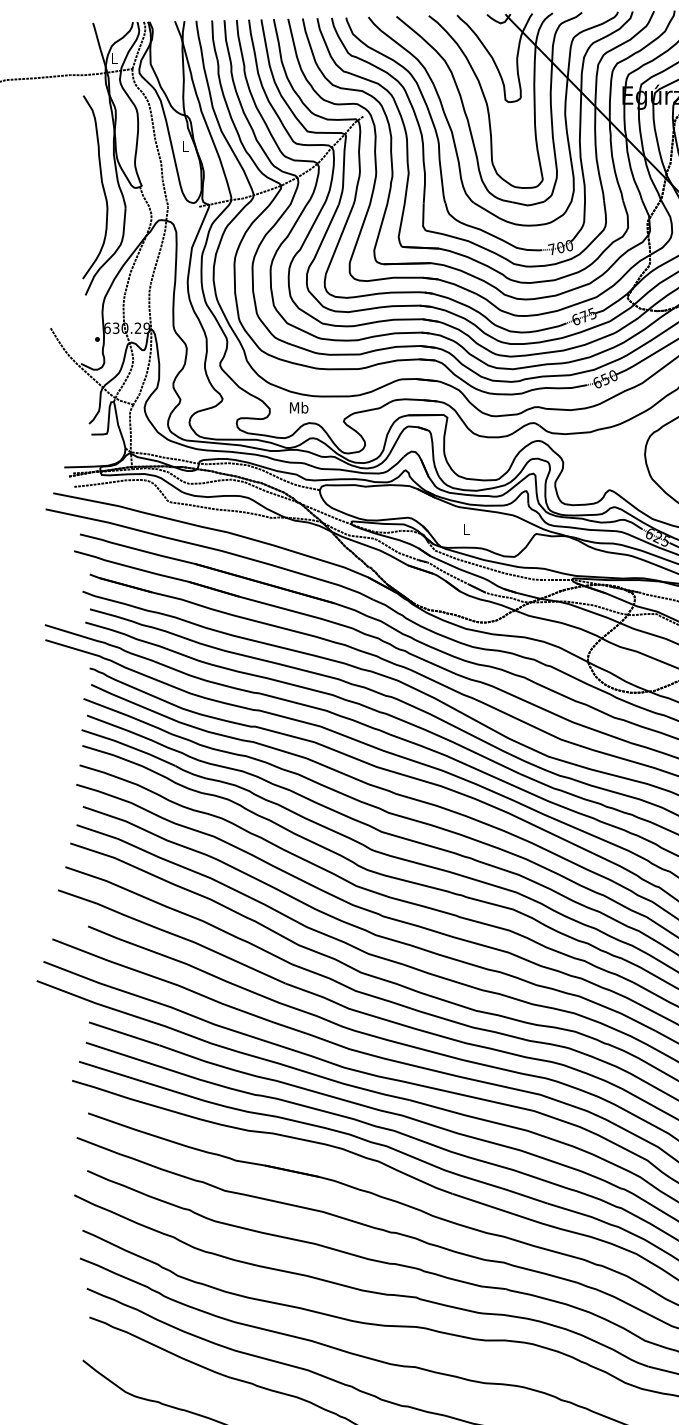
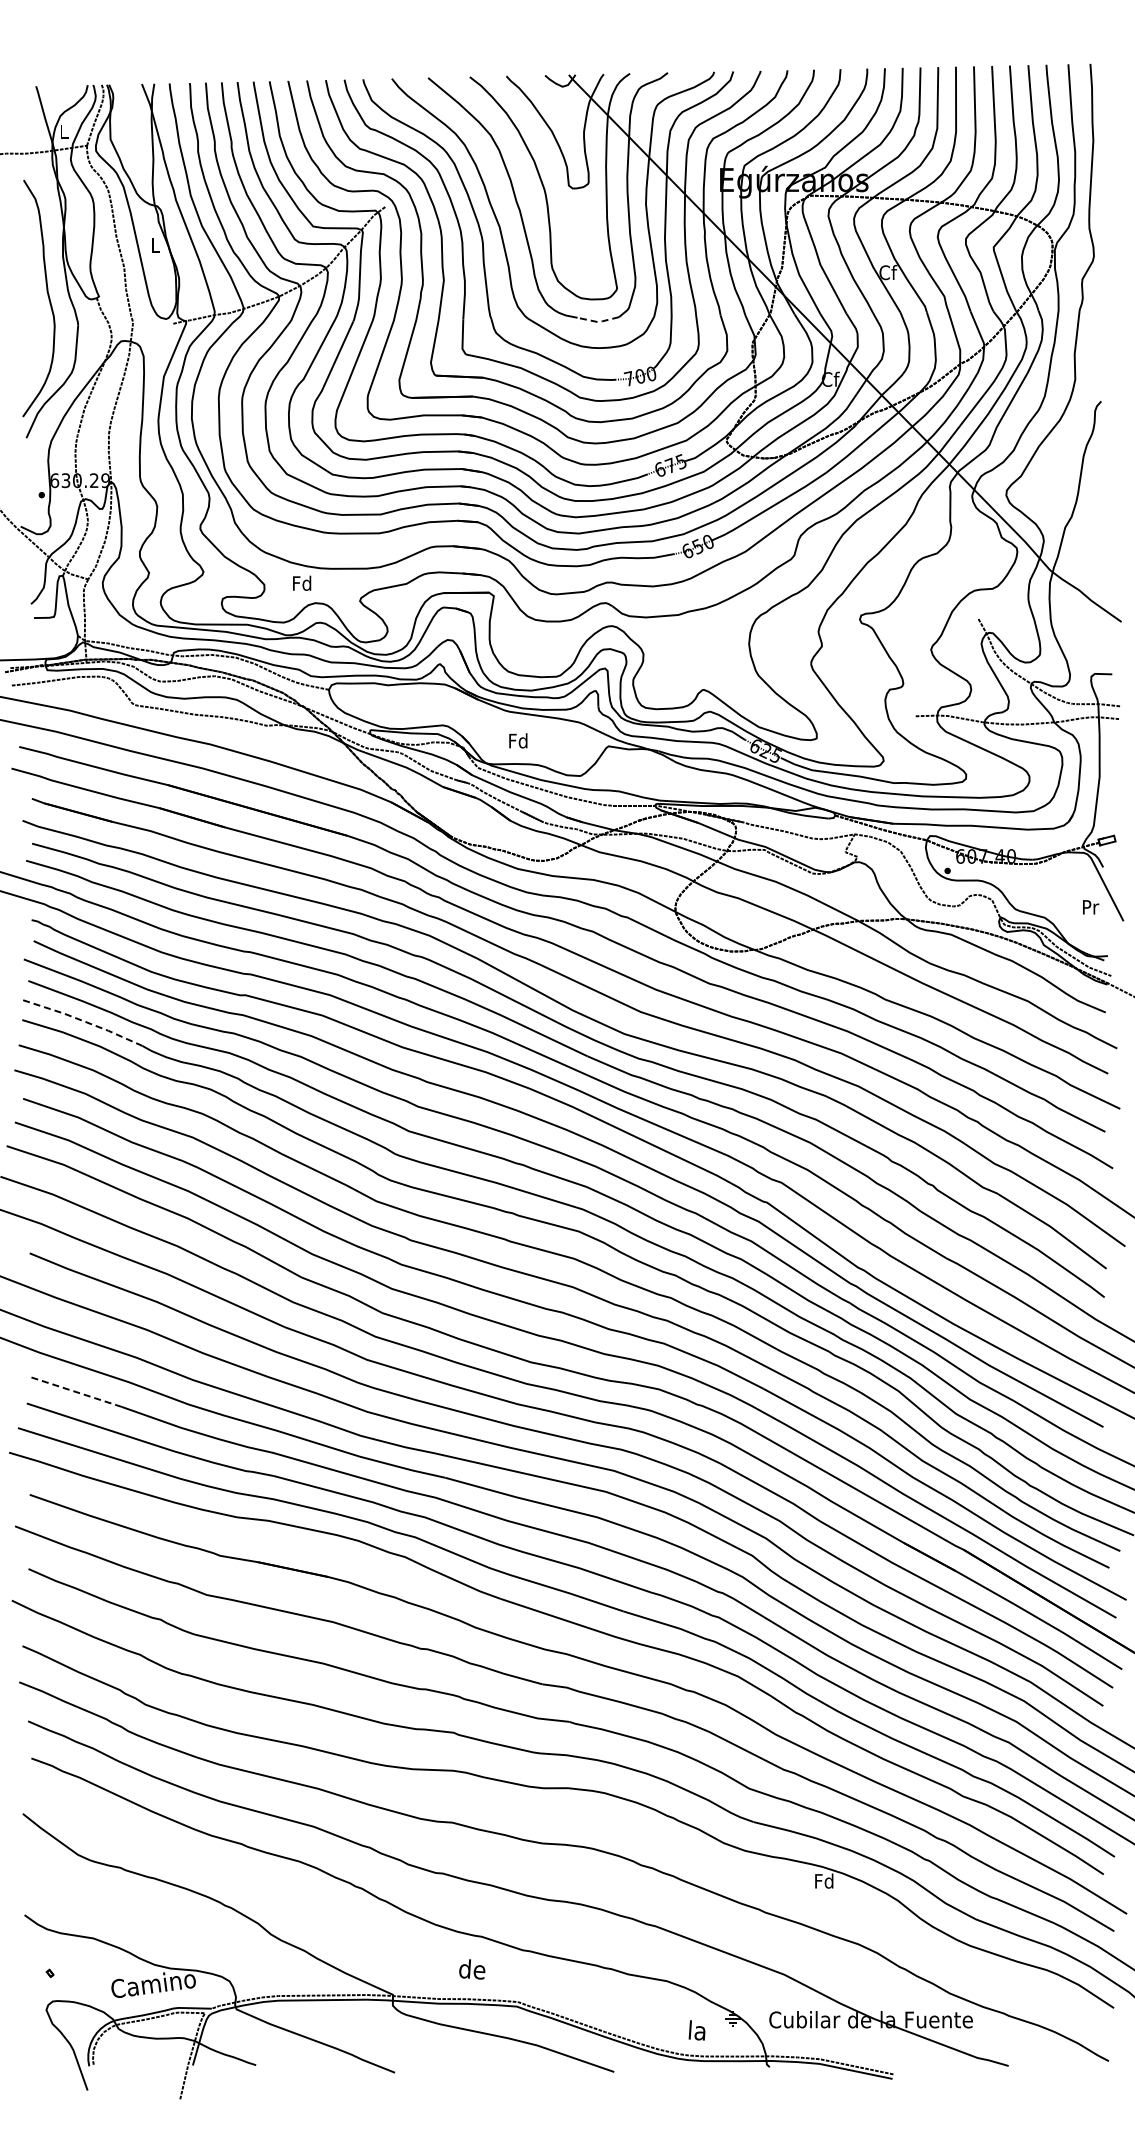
line: (528, 205) -> (598, 321), solid -> dashed
text: (299, 407) -> (302, 582), Mb -> Fd
text: (466, 529) -> (518, 740), L -> Fd
line: (128, 746) -> (82, 1020), solid -> dashed
line: (124, 1034) -> (76, 1392), solid -> dashed

